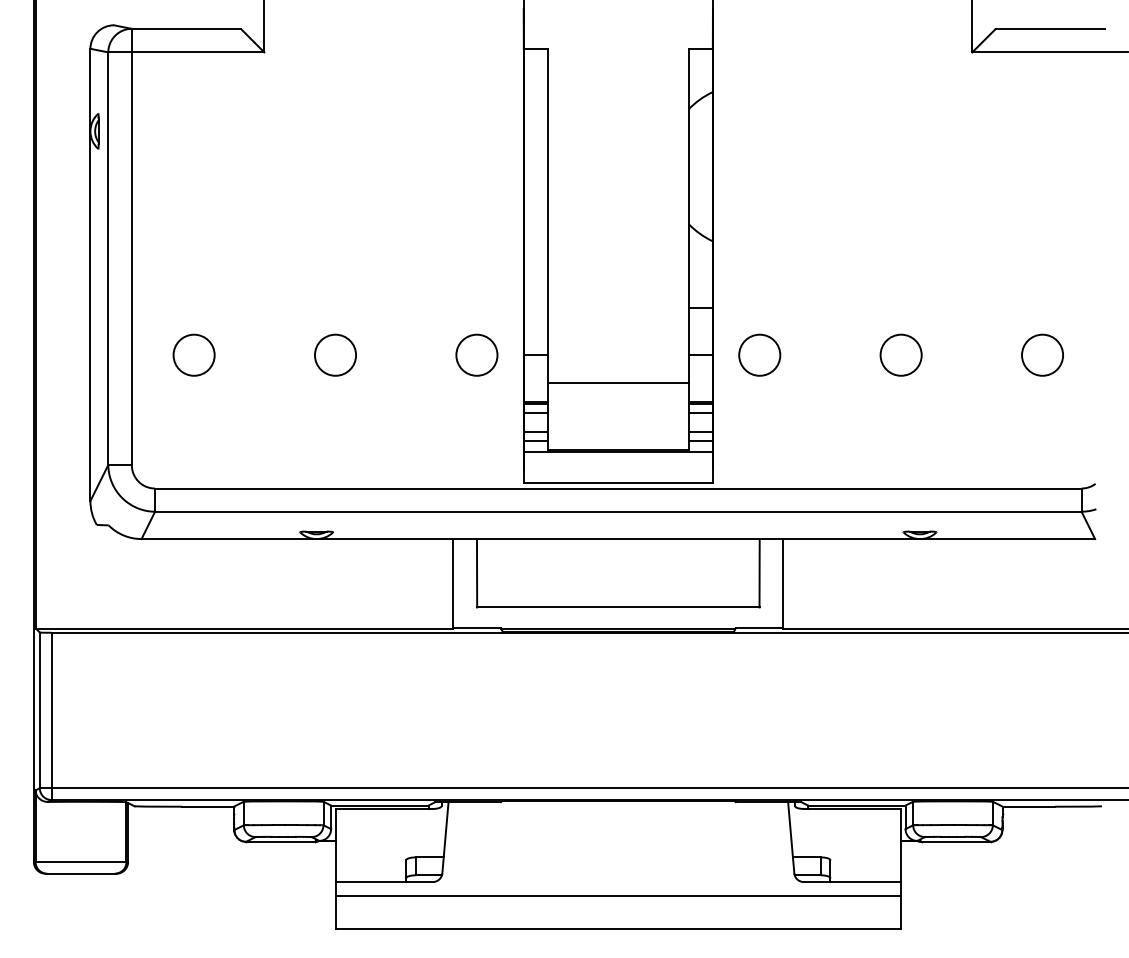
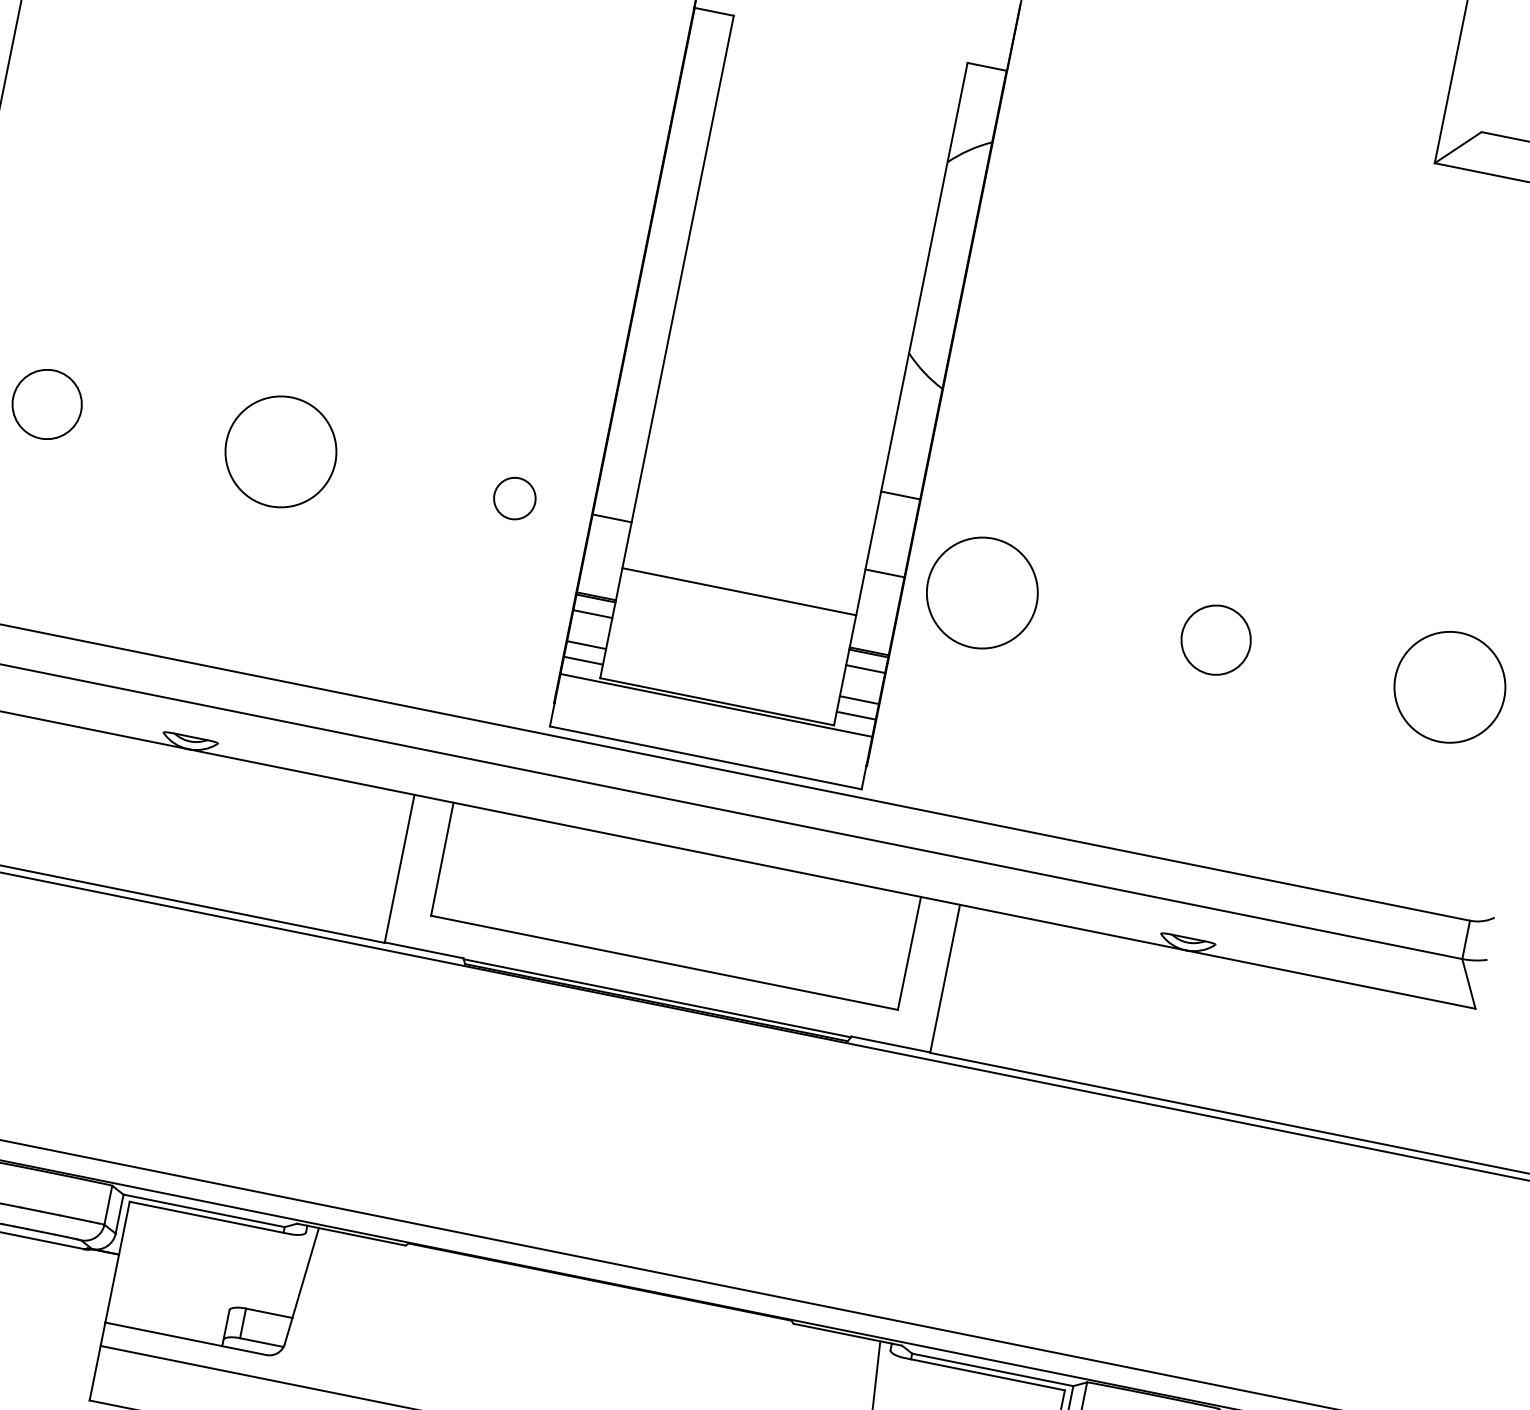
circle: (335, 354) -> (281, 450), size x1.6
circle: (476, 354) -> (514, 497), size x0.6
circle: (759, 354) -> (982, 591), size x1.6
circle: (1042, 354) -> (1450, 686), size x1.6

